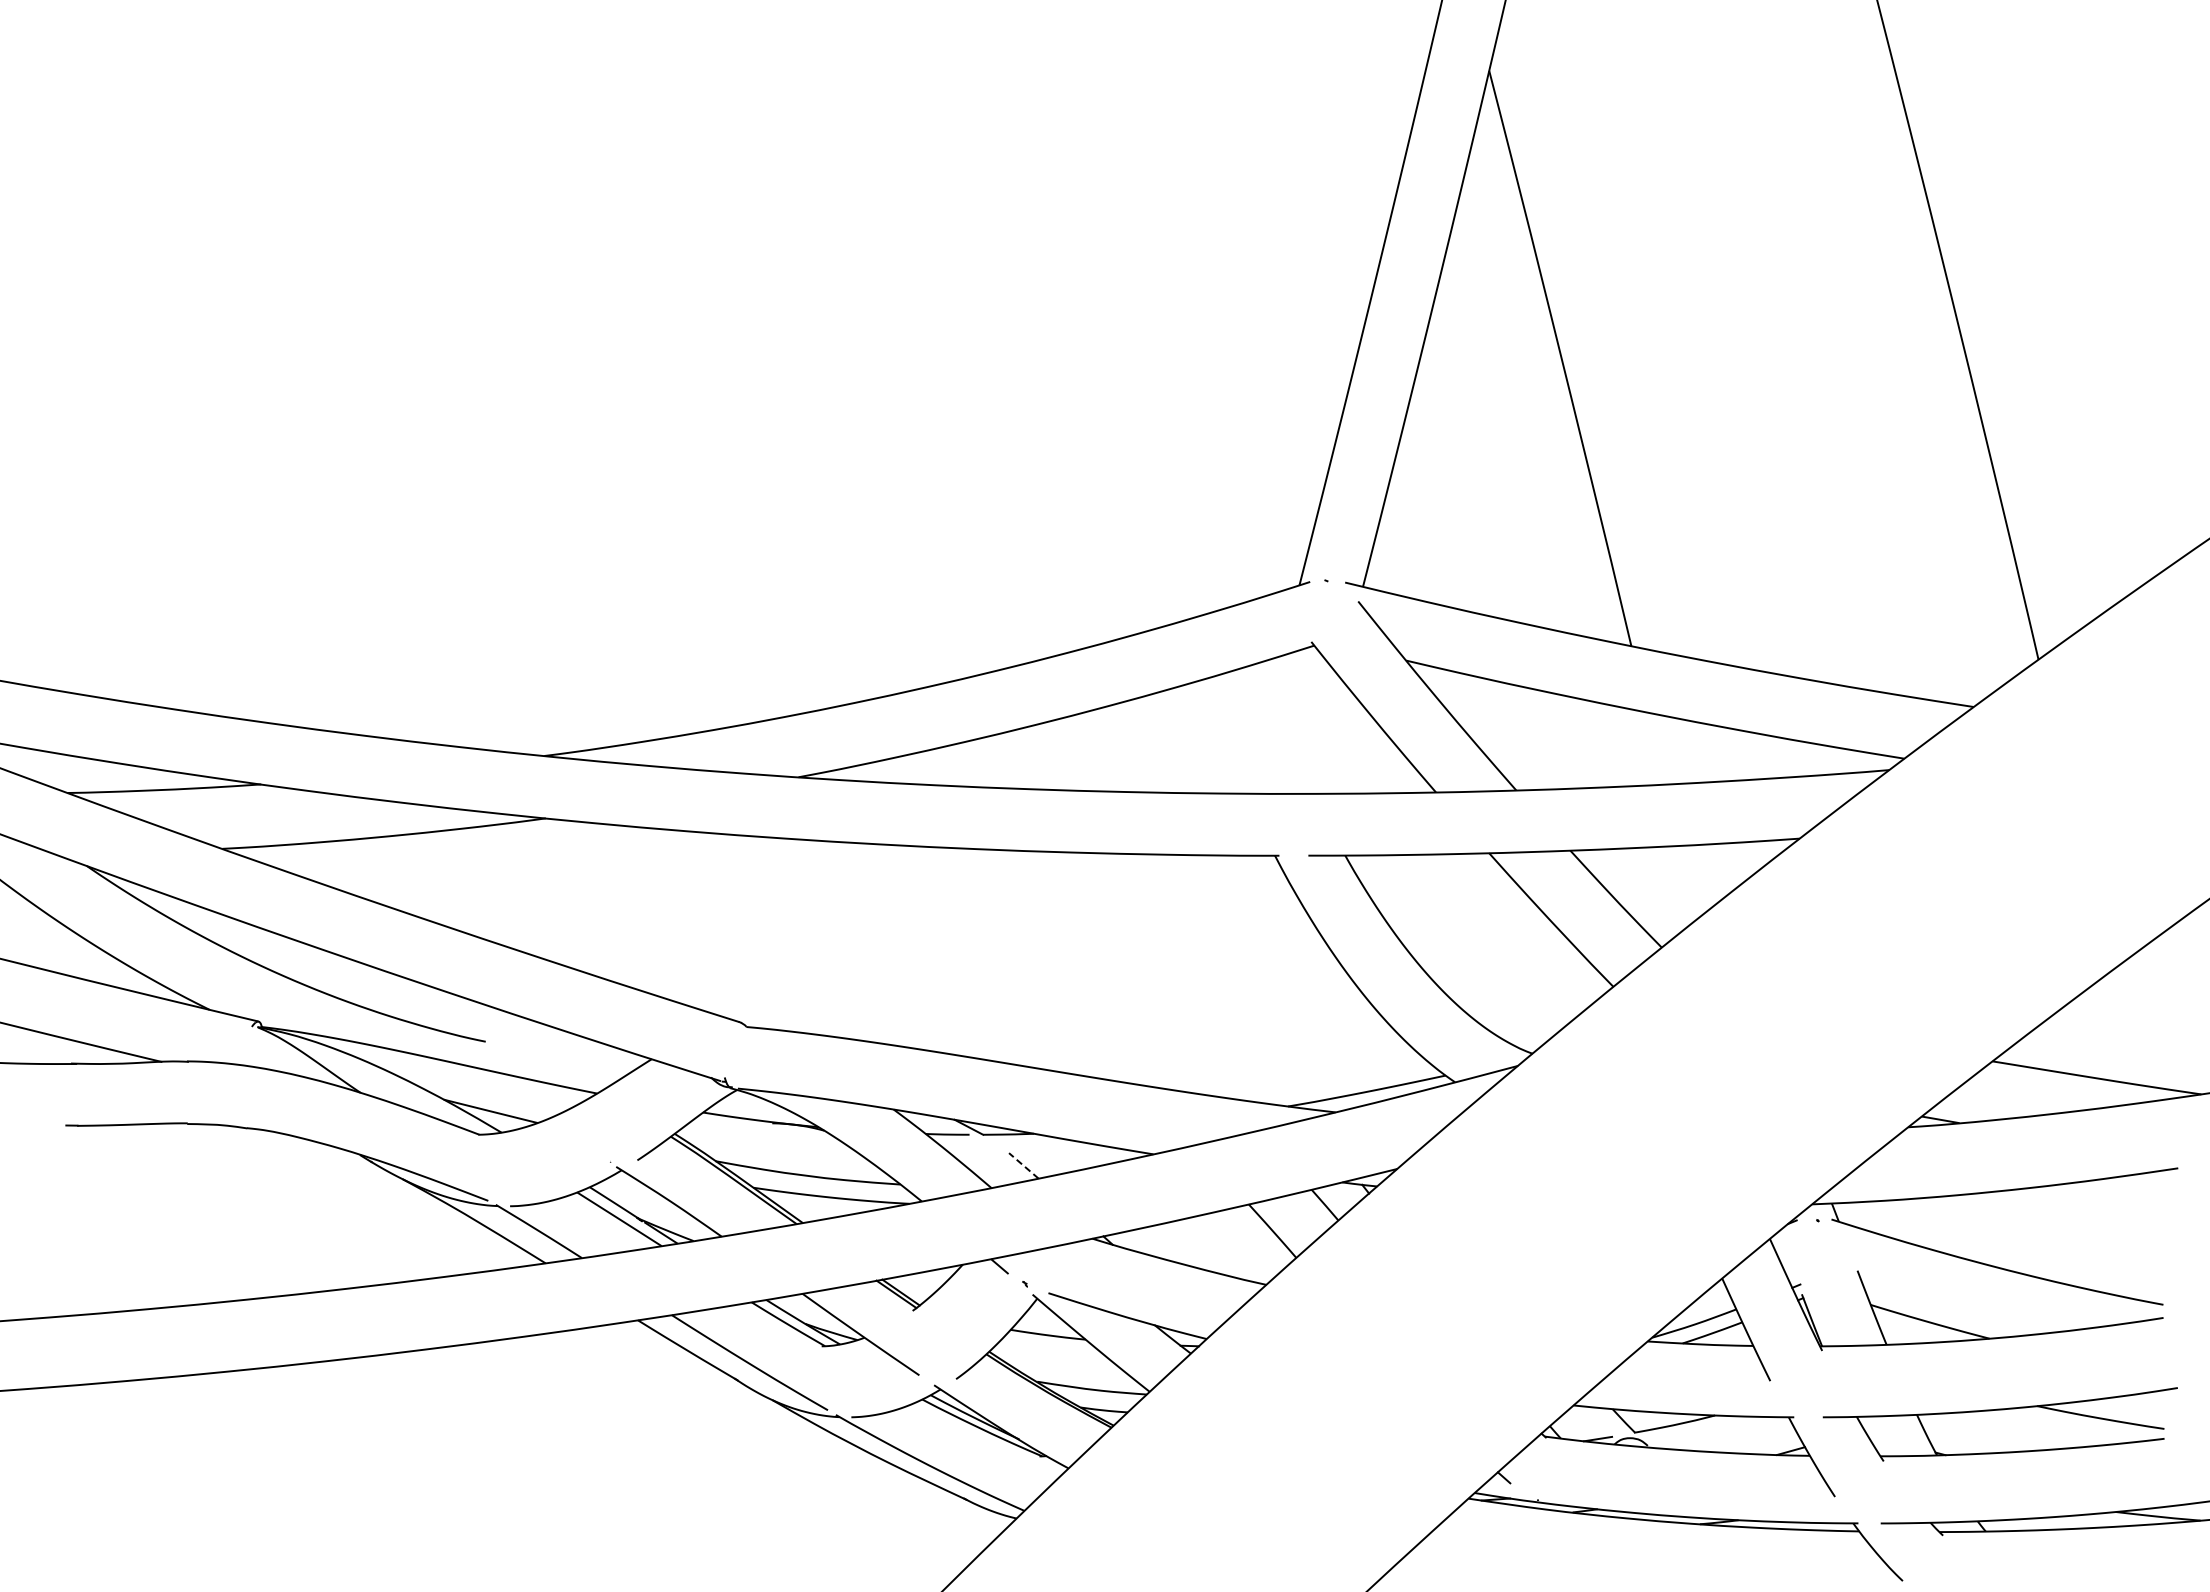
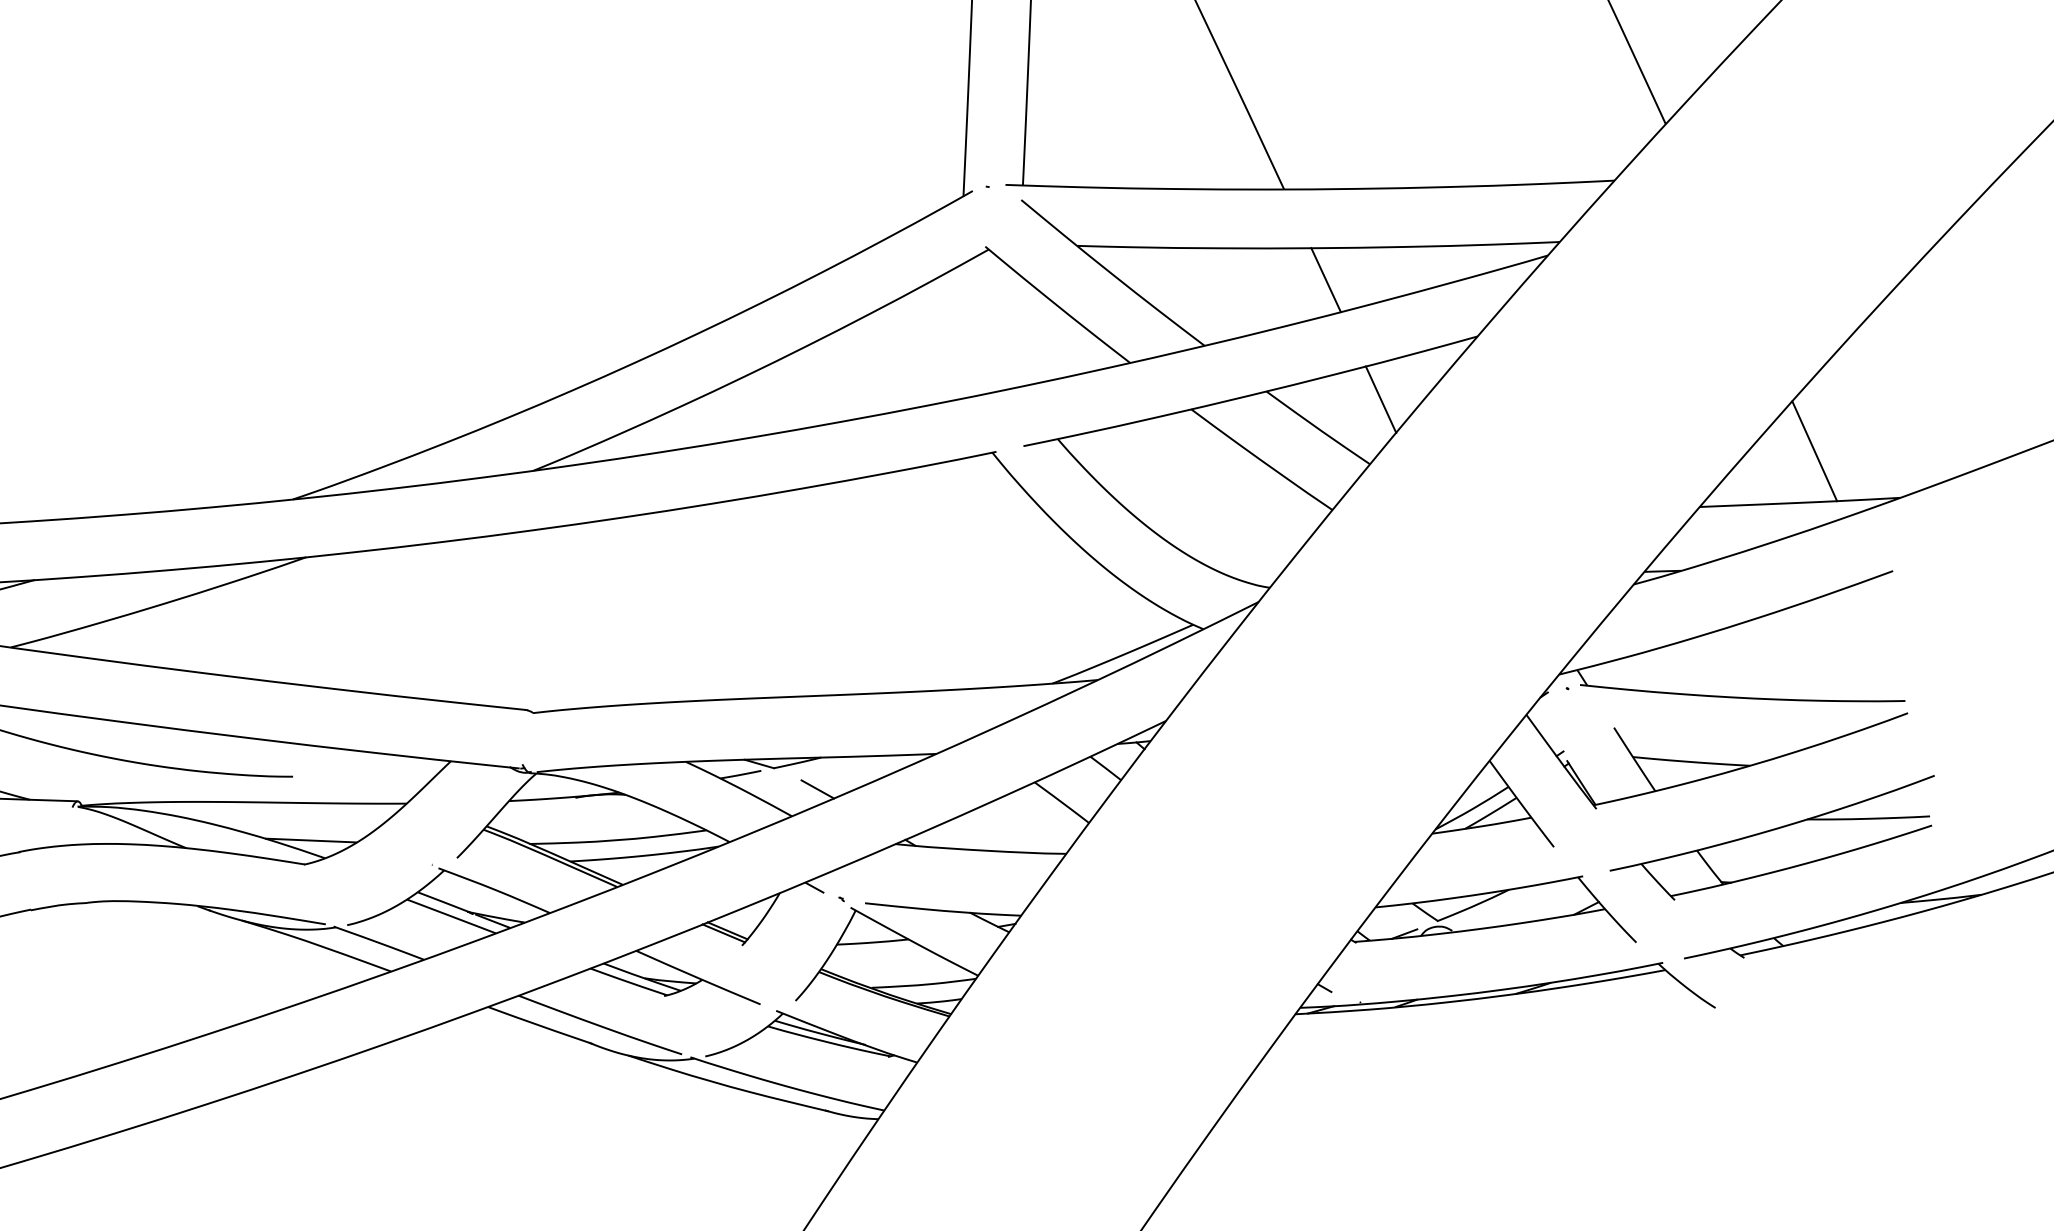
line: (1654, 748) -> (1325, 280), added
line: (1686, 882) -> (1380, 398), added
line: (2122, 1028) -> (1814, 451), added
line: (1023, 1165) -> (817, 789), dashed -> solid

